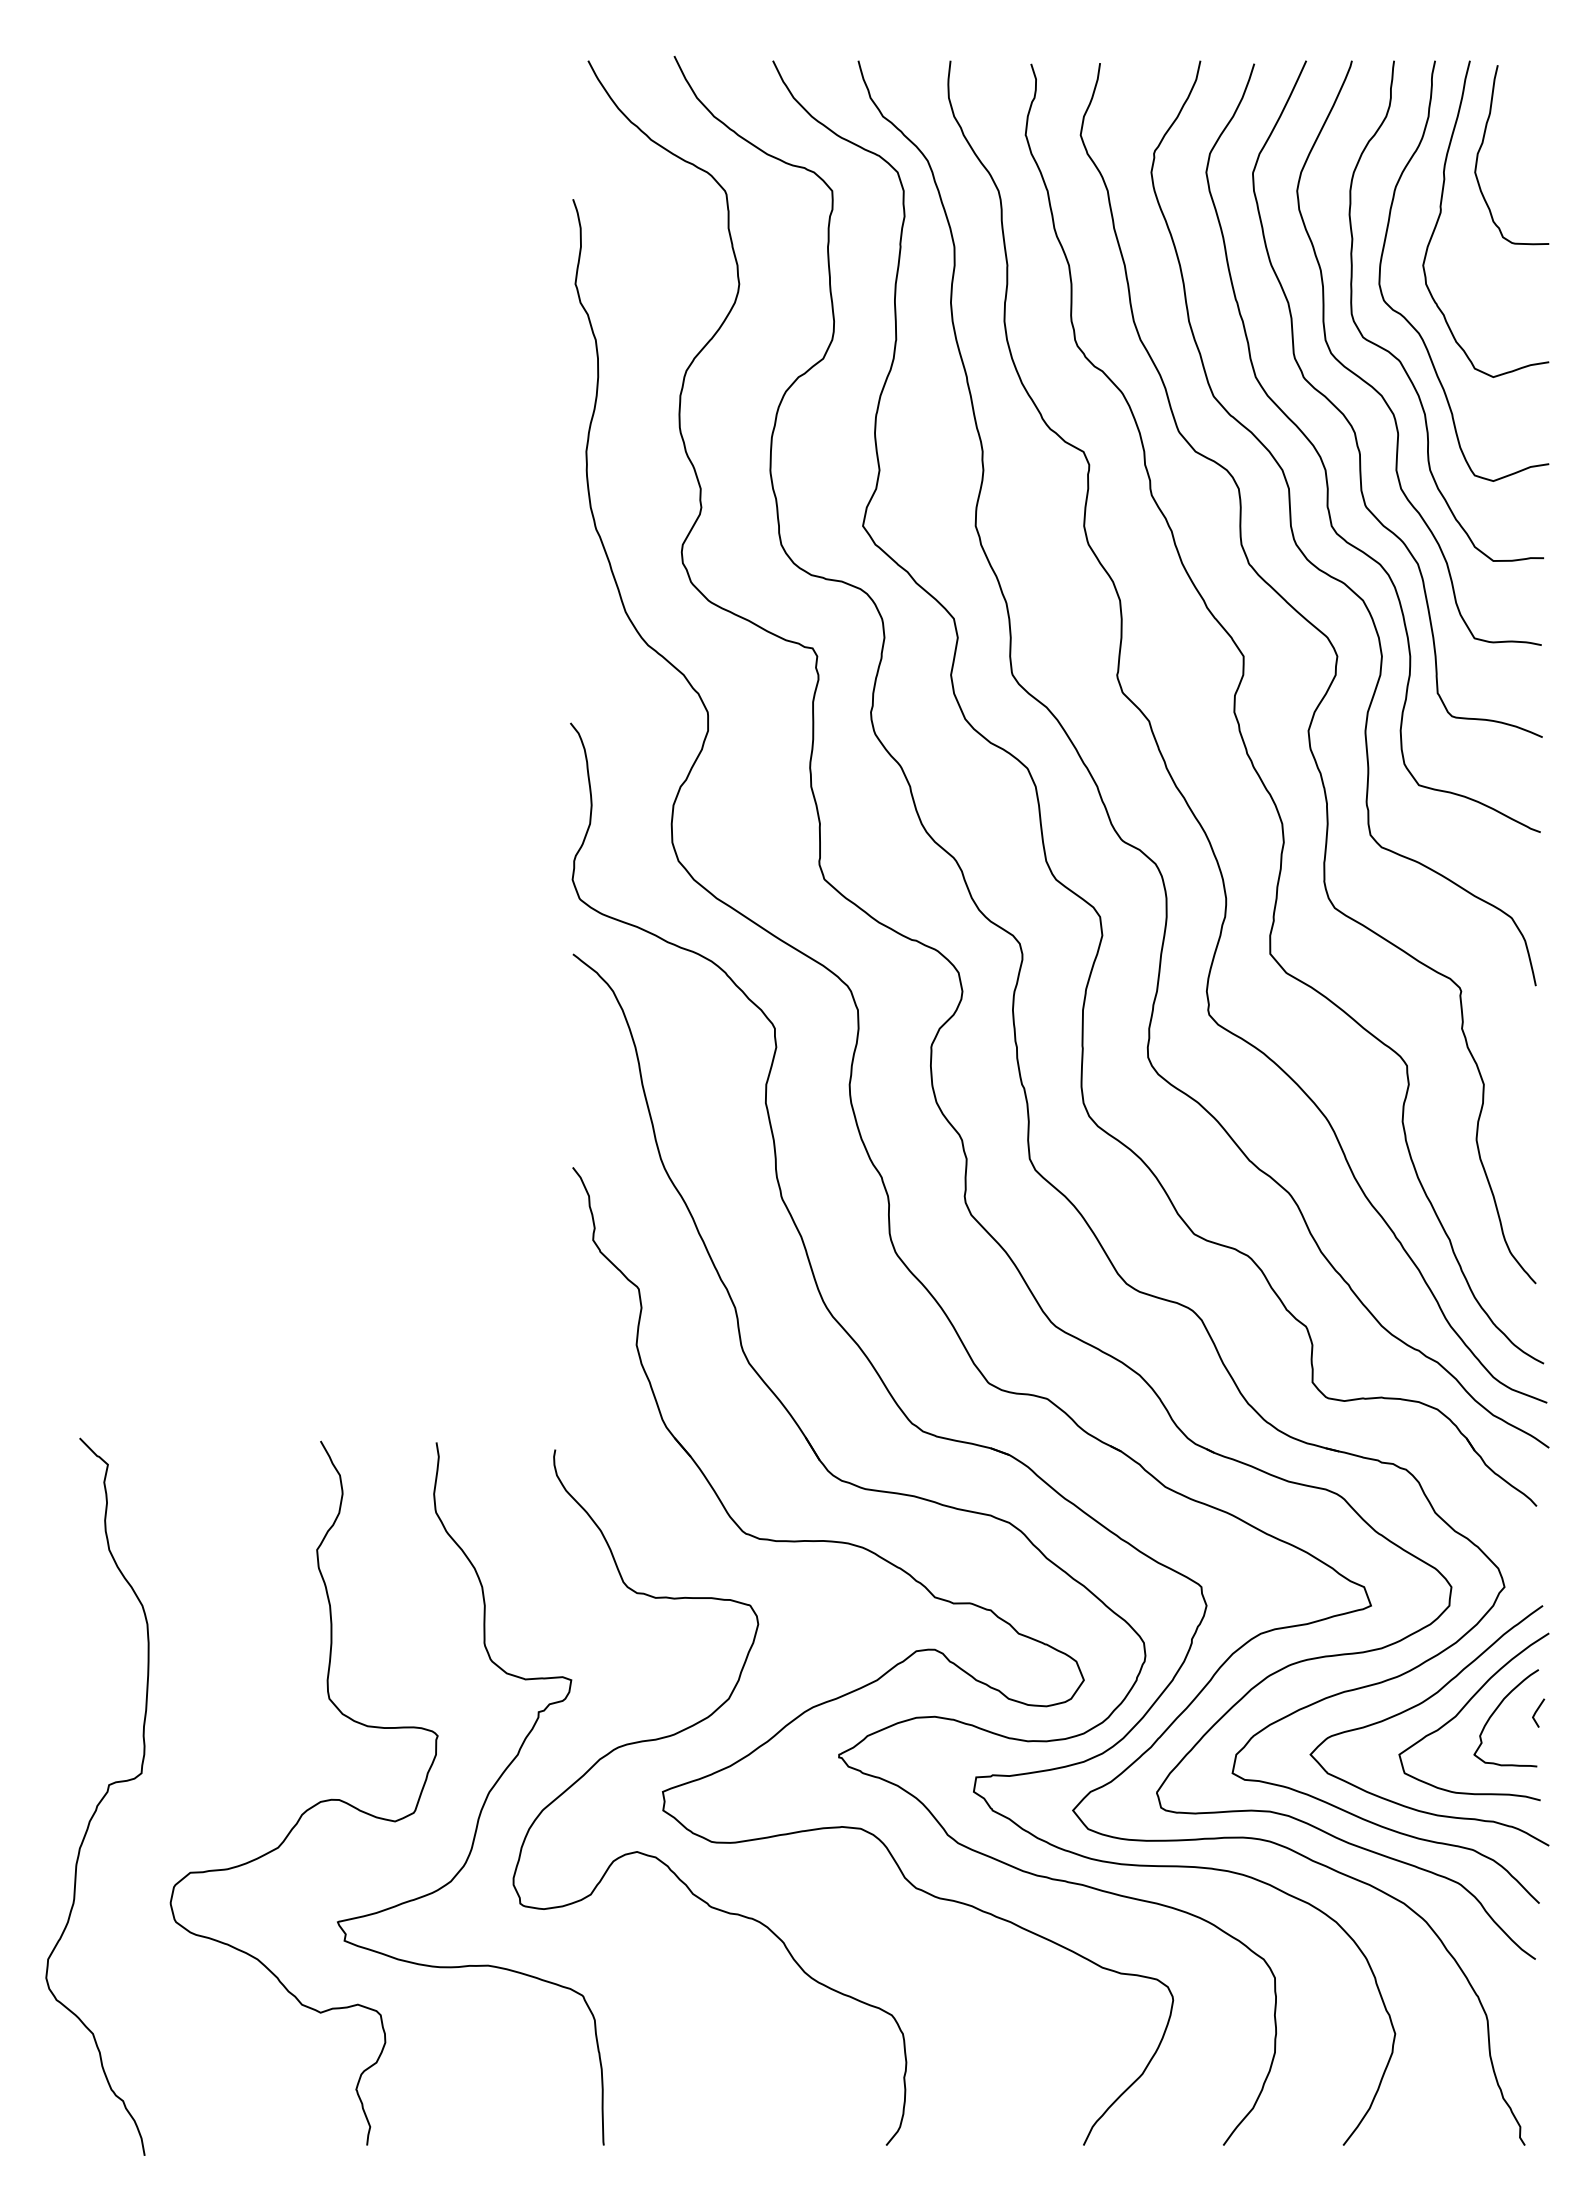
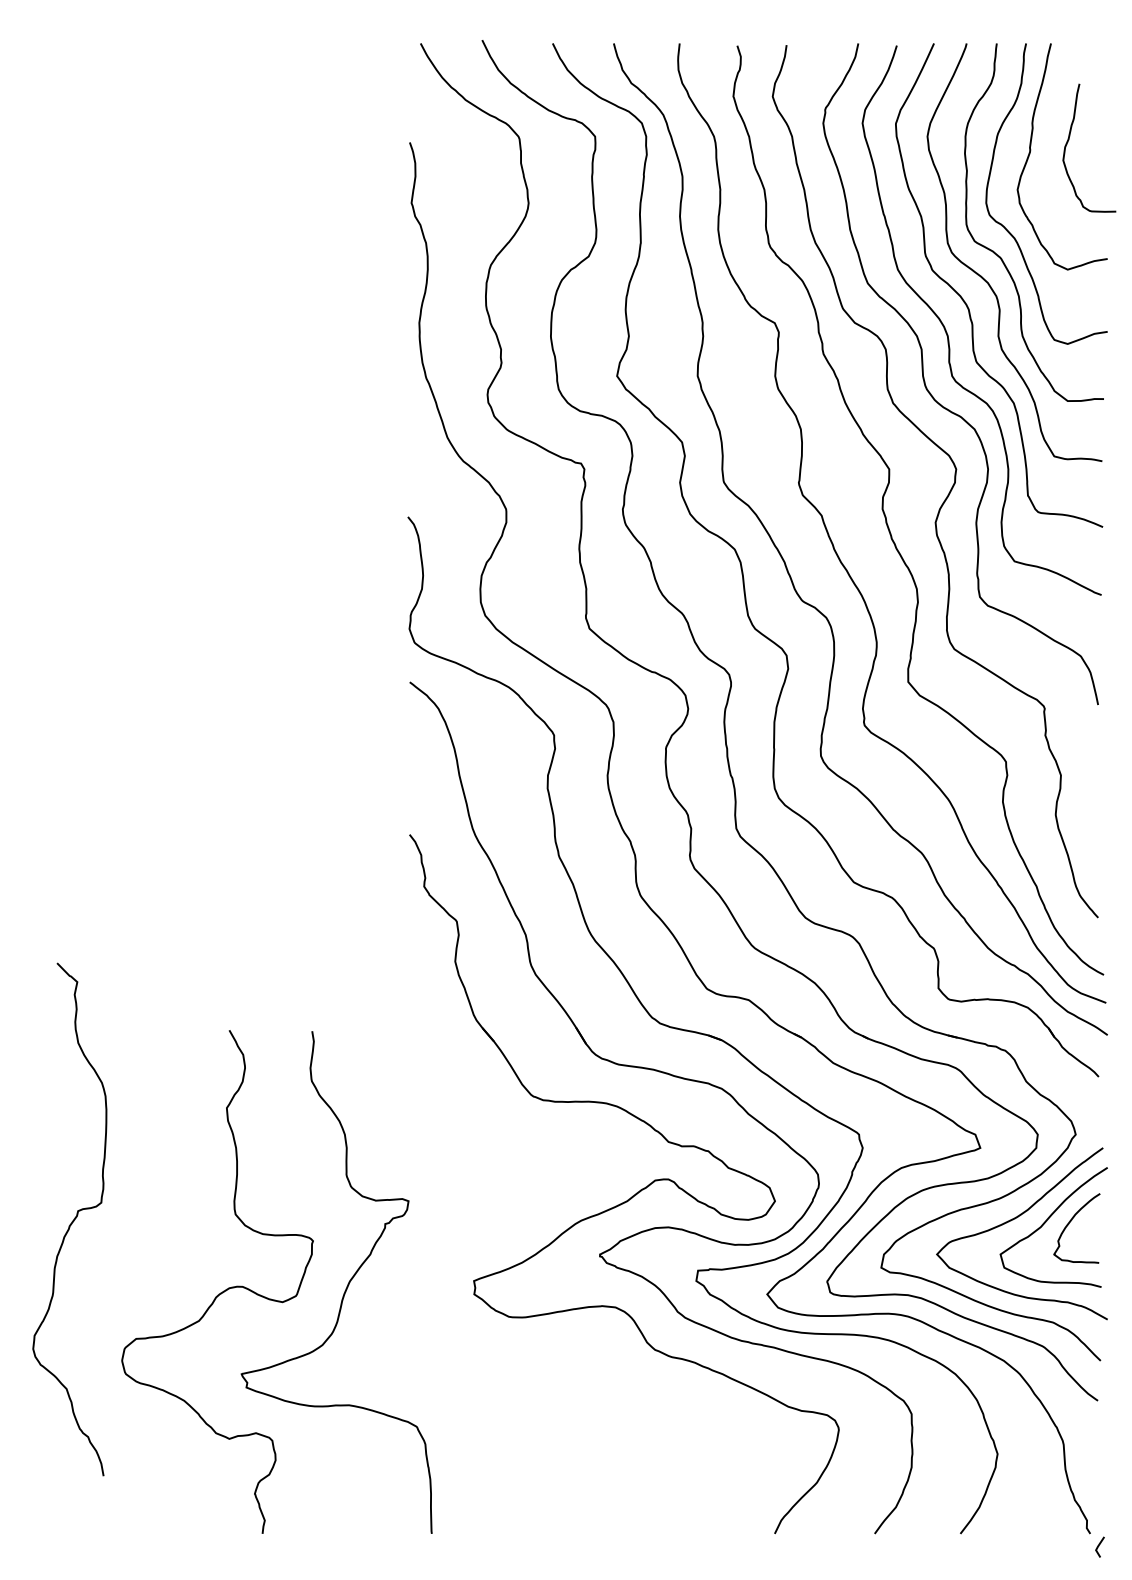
curve: (1483, 143) -> (1069, 139), moved
line: (1537, 1711) -> (1099, 1546), moved
curve: (677, 1734) -> (484, 1240), removed
curve: (100, 1799) -> (72, 1221), moved

